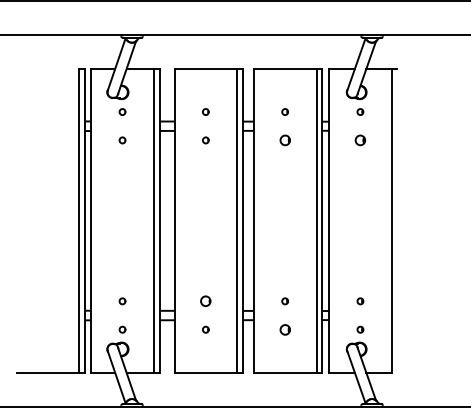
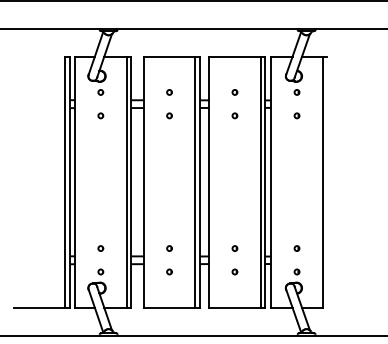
part: (284, 140) -> (234, 115), size x0.62
part: (360, 140) -> (297, 115), size x0.62
part: (205, 301) -> (169, 248), size x0.62
part: (284, 329) -> (234, 271), size x0.62

